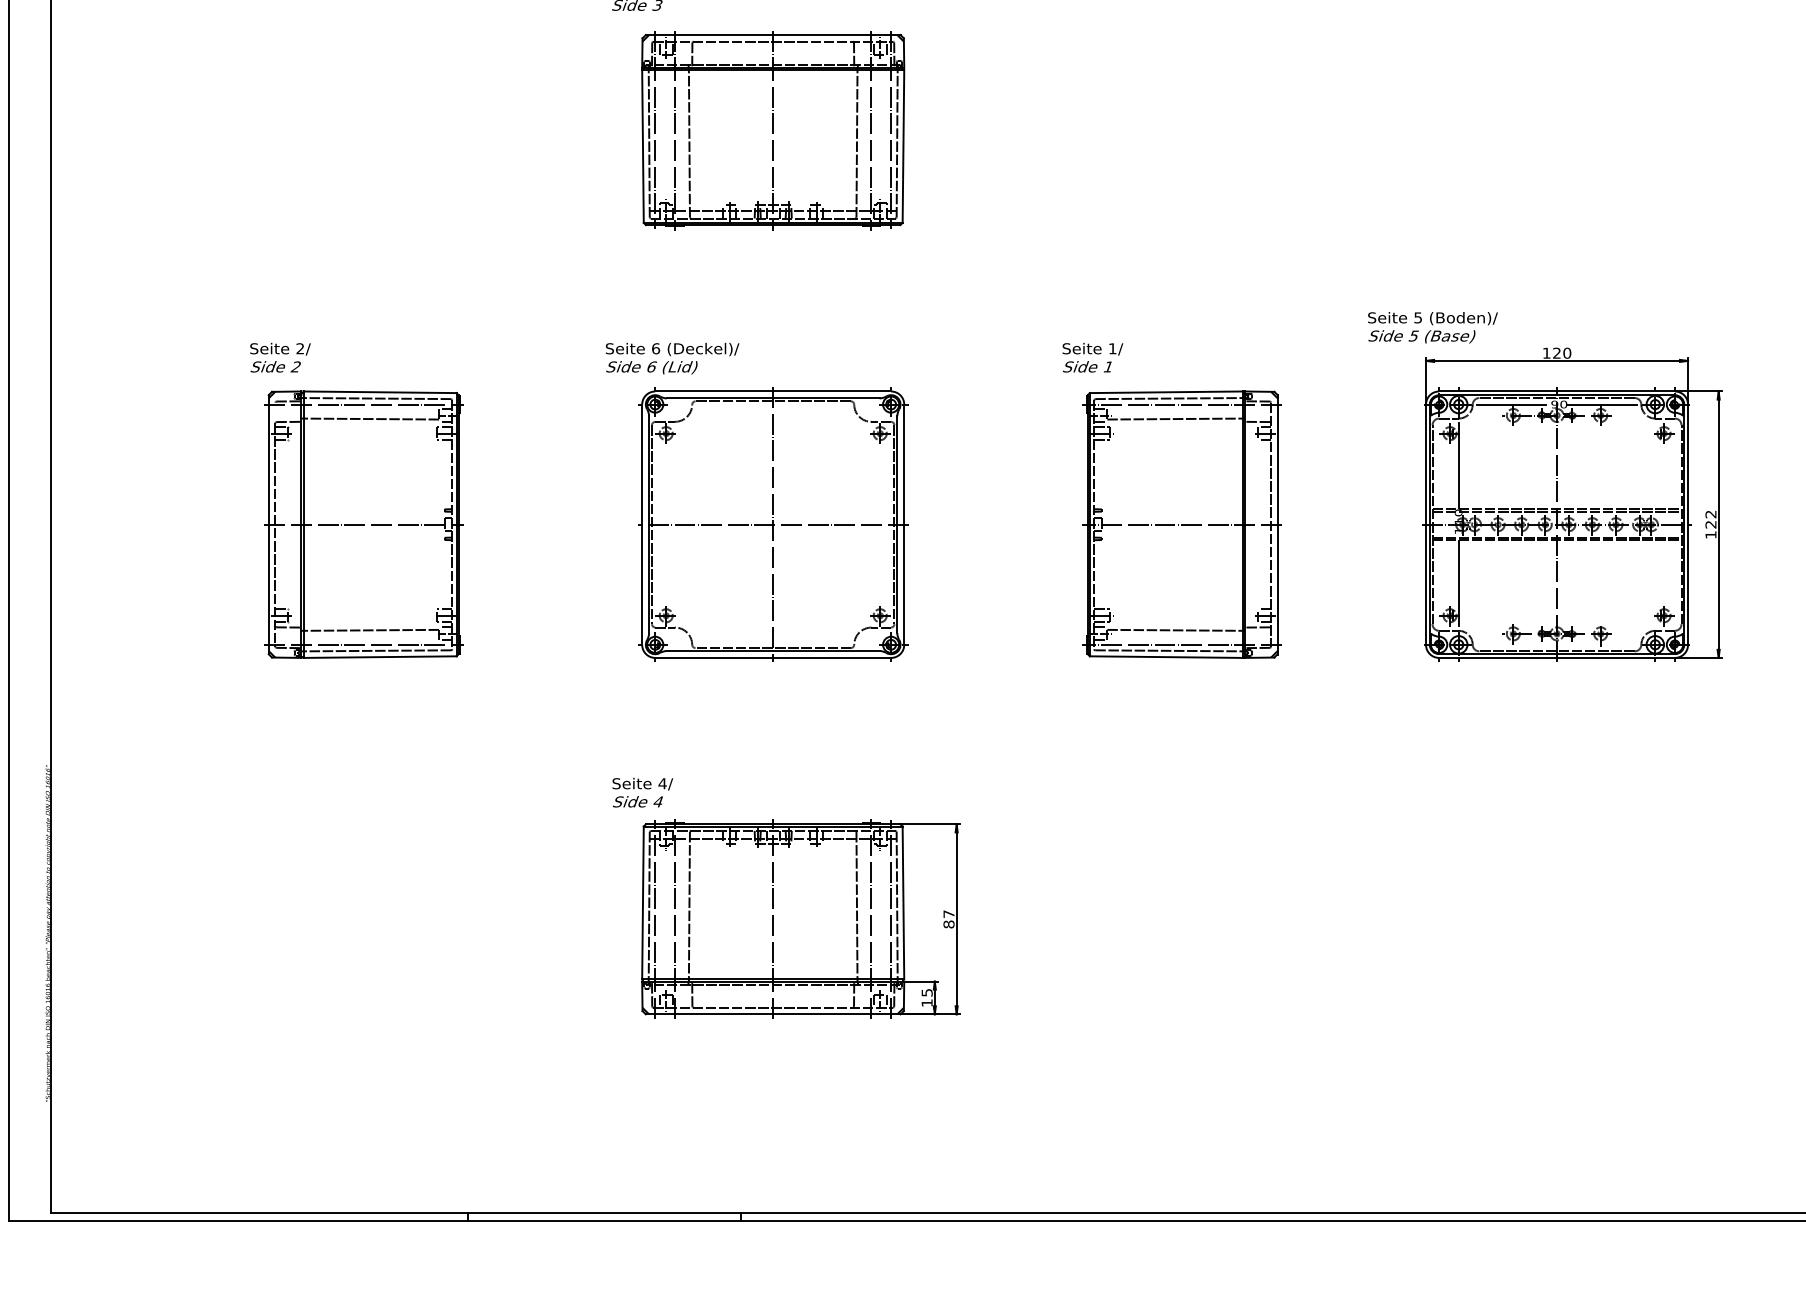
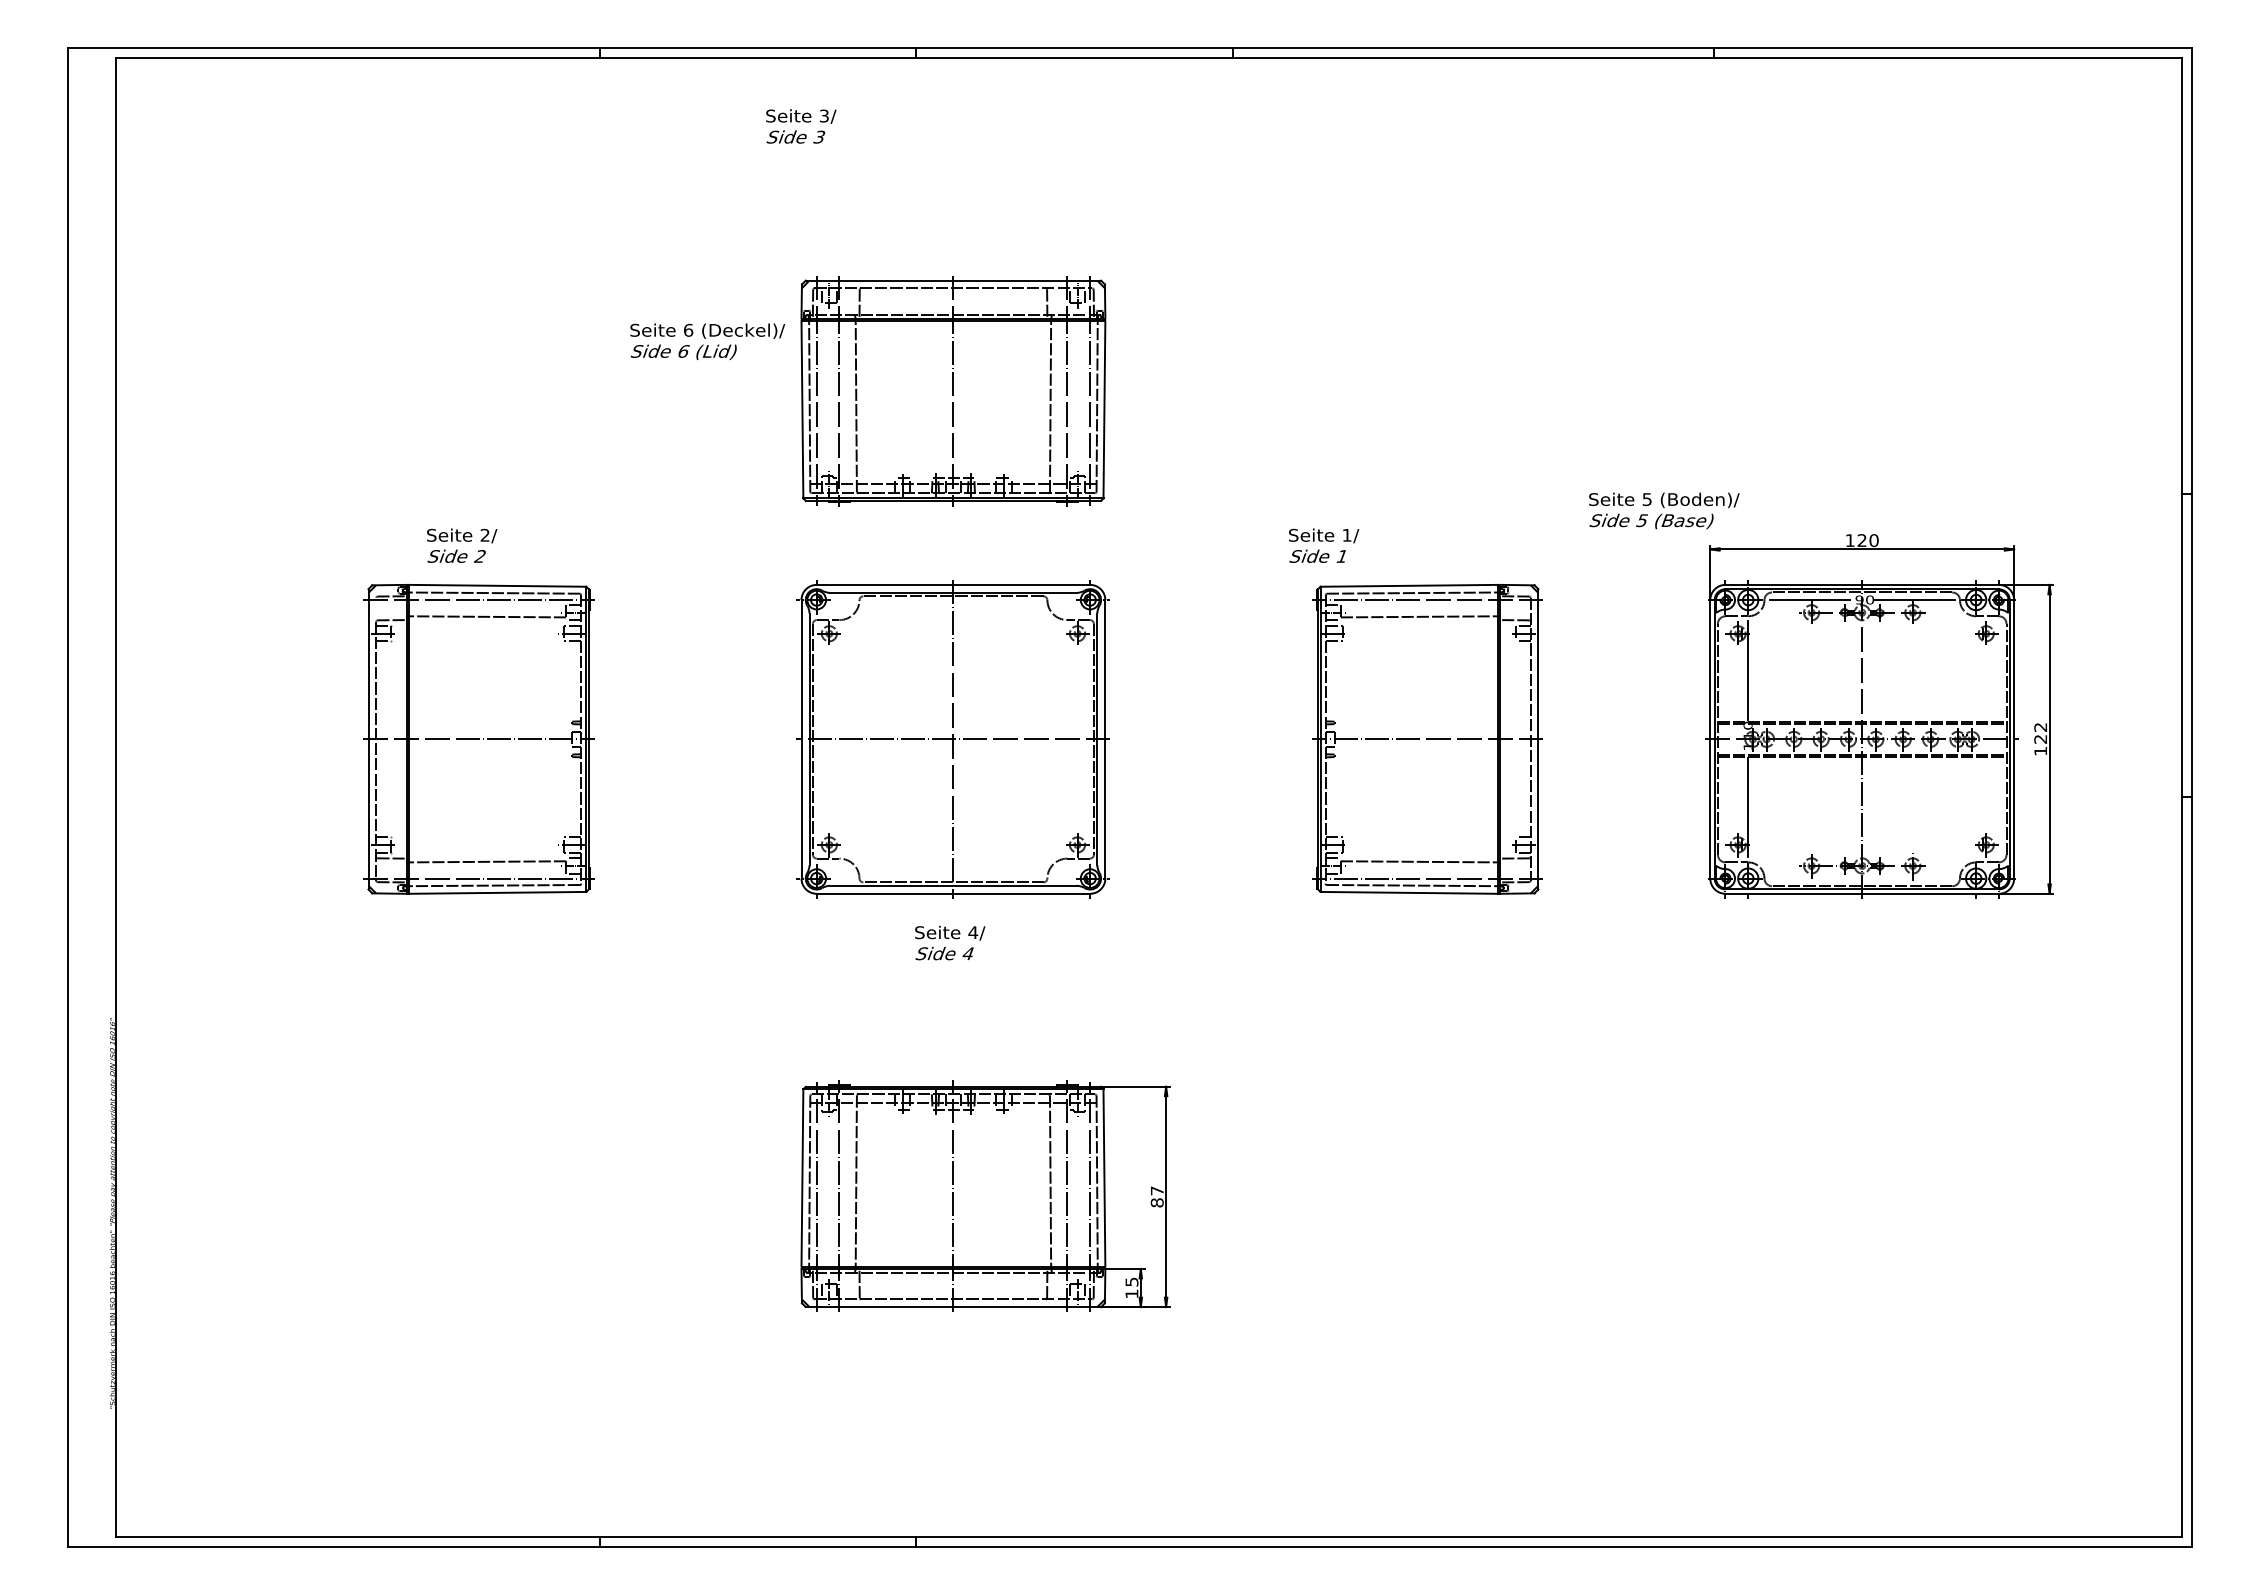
part: (773, 130) -> (953, 391), moved
text: (1433, 327) -> (1664, 510), moved
text: (280, 357) -> (462, 545), moved
text: (672, 358) -> (707, 341), moved
text: (643, 792) -> (950, 942), moved

